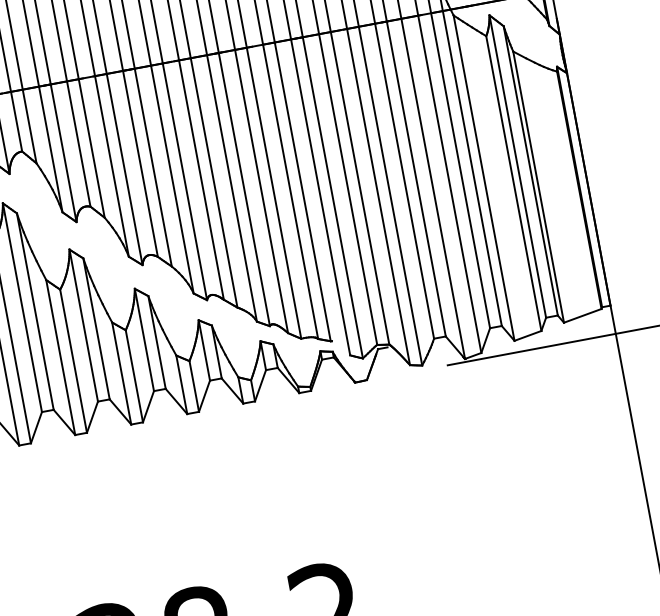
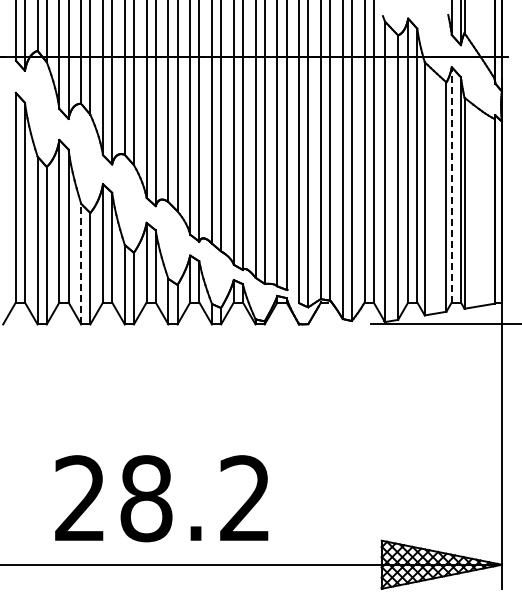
line: (517, 166) -> (451, 184), solid -> dashed
line: (60, 356) -> (81, 263), solid -> dashed

